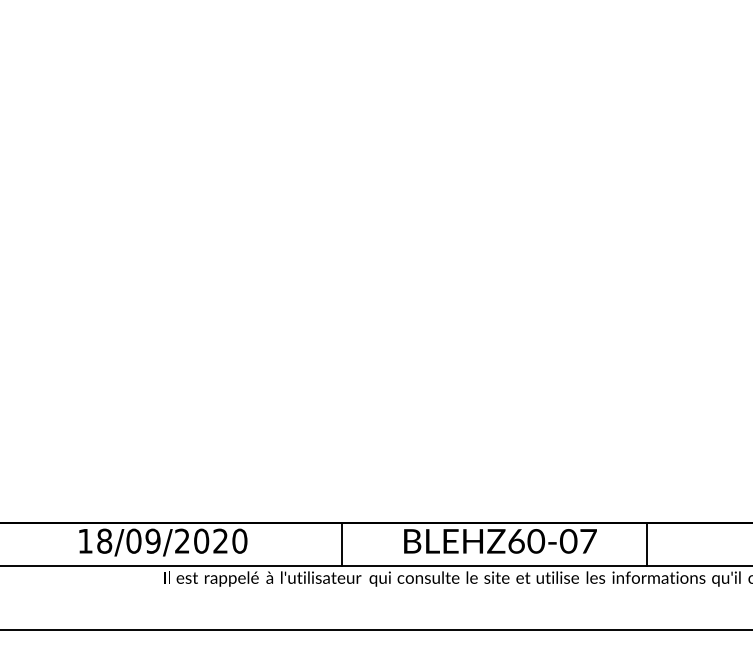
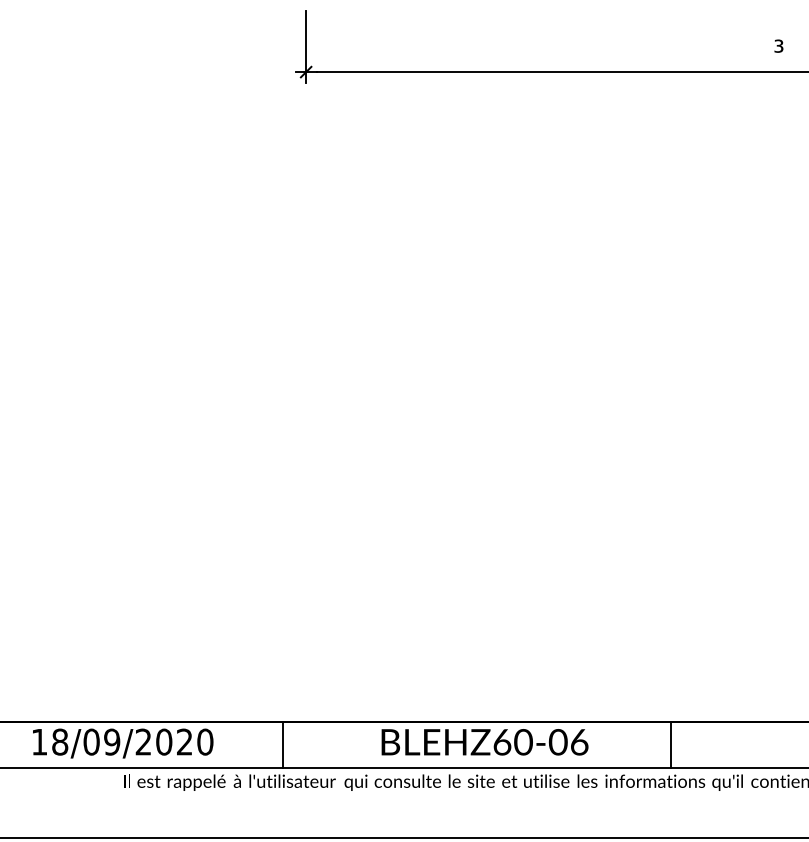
text: (588, 541) -> (579, 742), \c16711848;BLEHZ60-07 -> \c16711848;BLEHZ60-06
line: (342, 544) -> (283, 745), moved
line: (647, 544) -> (671, 745), moved

